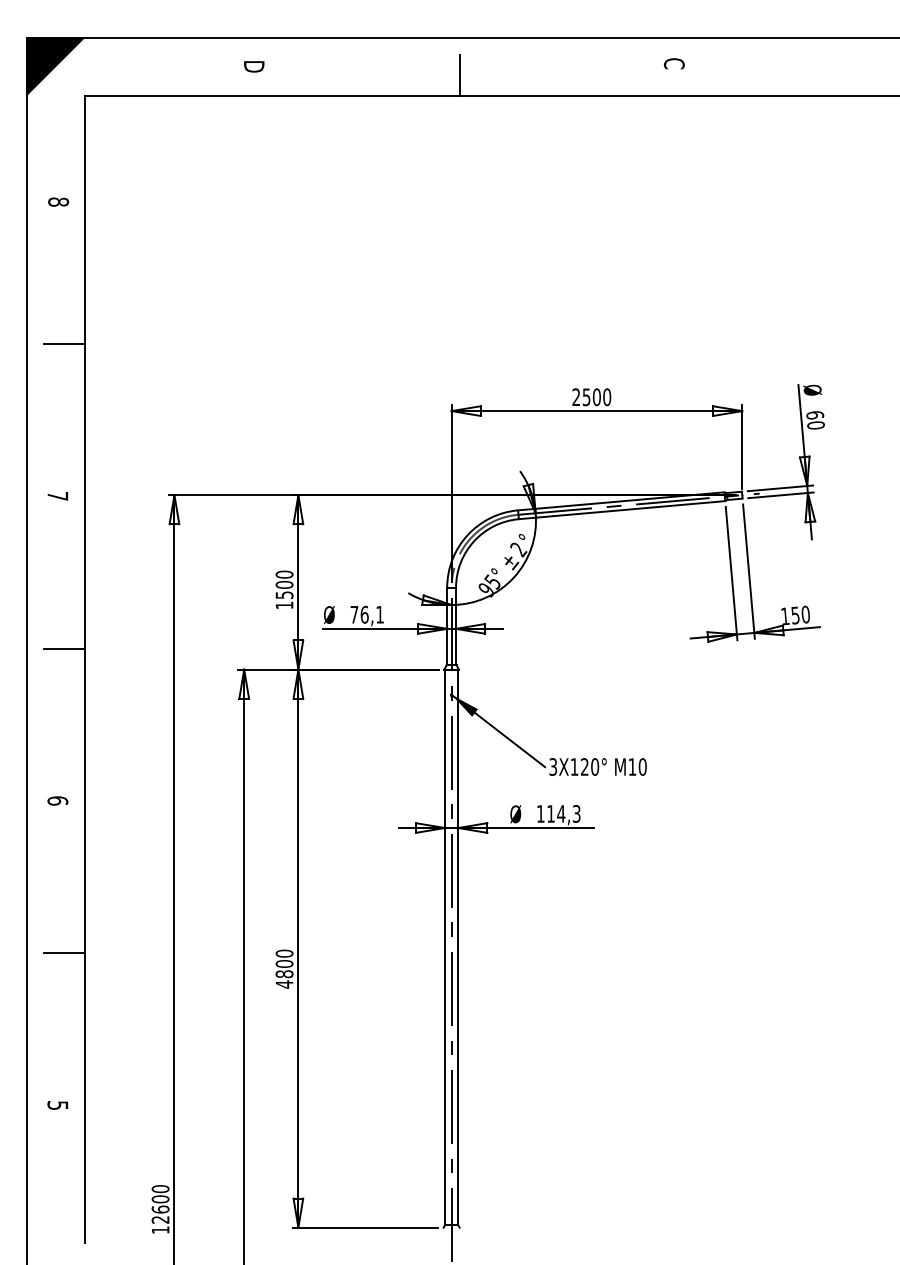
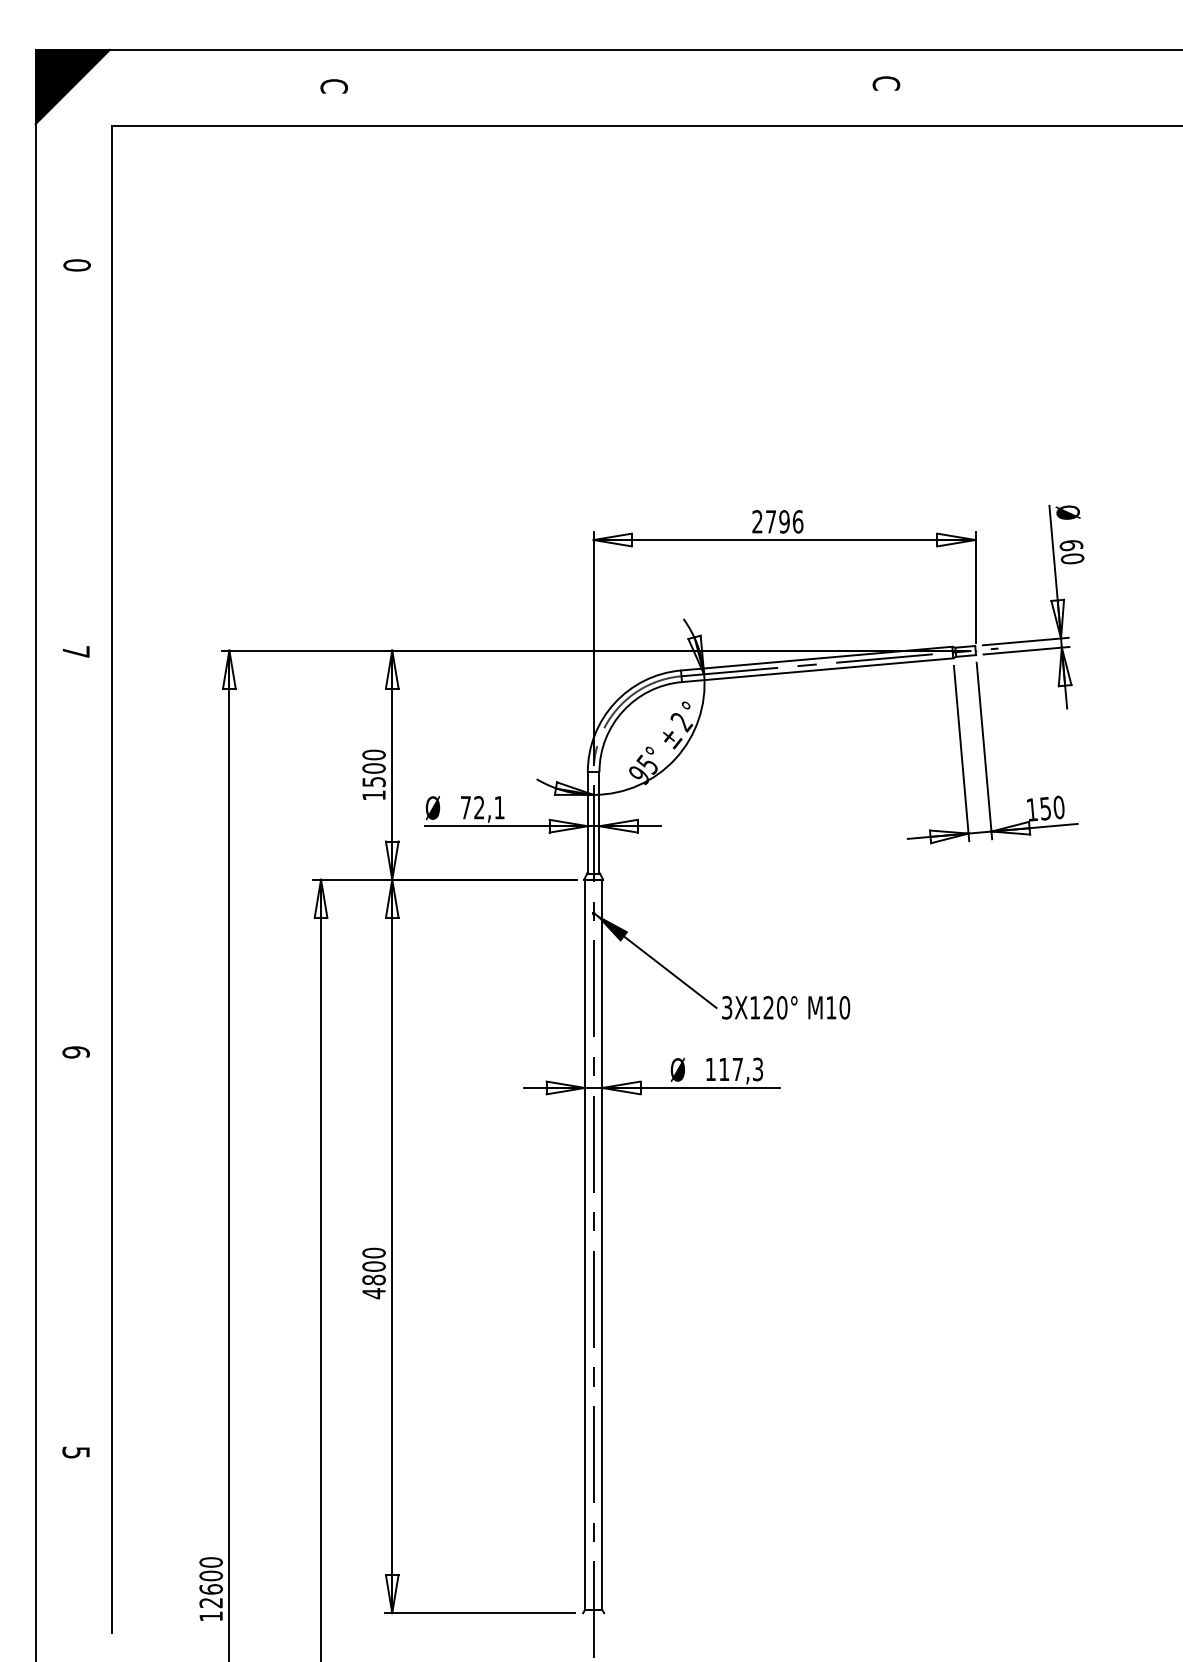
text: (254, 66) -> (334, 87), D -> C
line: (459, 75) -> (604, 99), removed
text: (58, 202) -> (76, 265), 8 -> 0
line: (64, 344) -> (84, 452), removed
text: (596, 397) -> (784, 521), 2500 -> 2796
text: (364, 614) -> (479, 807), 76,1 -> 72,1
line: (64, 648) -> (84, 852), removed
text: (561, 813) -> (737, 1069), 114,3 -> 117,3
line: (64, 953) -> (84, 1252), removed

